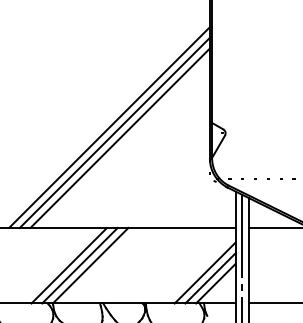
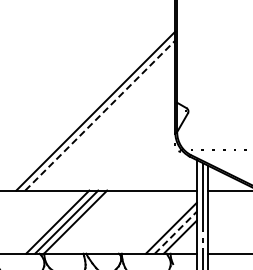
line: (109, 127) -> (91, 106), removed
line: (120, 138) -> (100, 115), solid -> dashed
line: (210, 278) -> (175, 232), solid -> dashed

